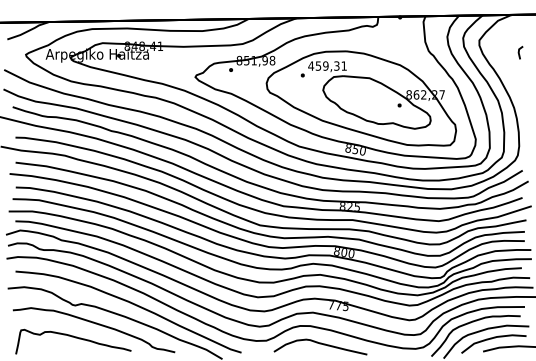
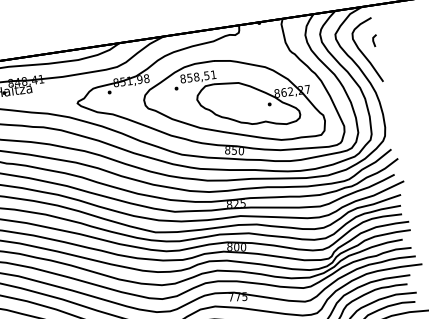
curve: (506, 63) -> (363, 52), added
text: (323, 65) -> (194, 76), 459,31 -> 858,51

